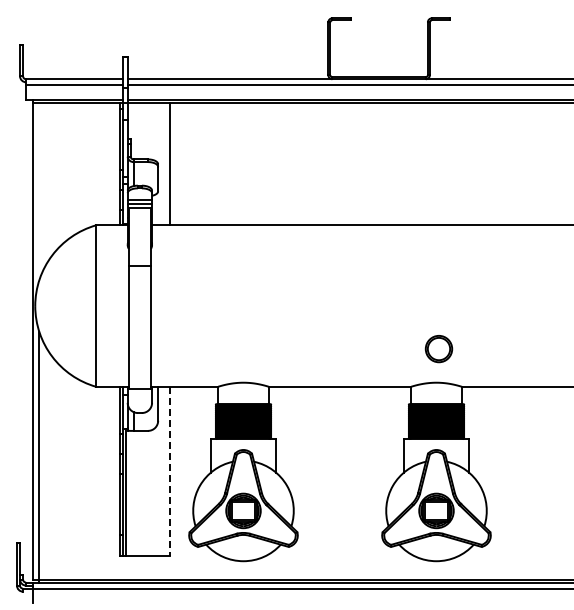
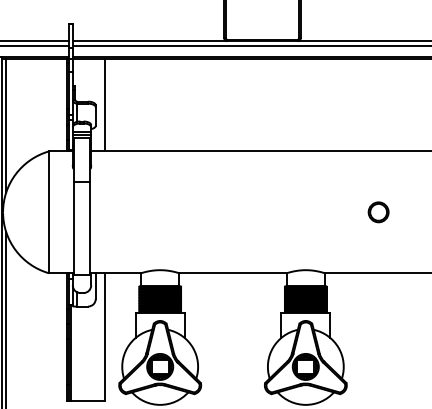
line: (39, 191) -> (6, 125), added
part: (438, 349) -> (378, 212), moved
line: (170, 471) -> (105, 337), dashed -> solid

